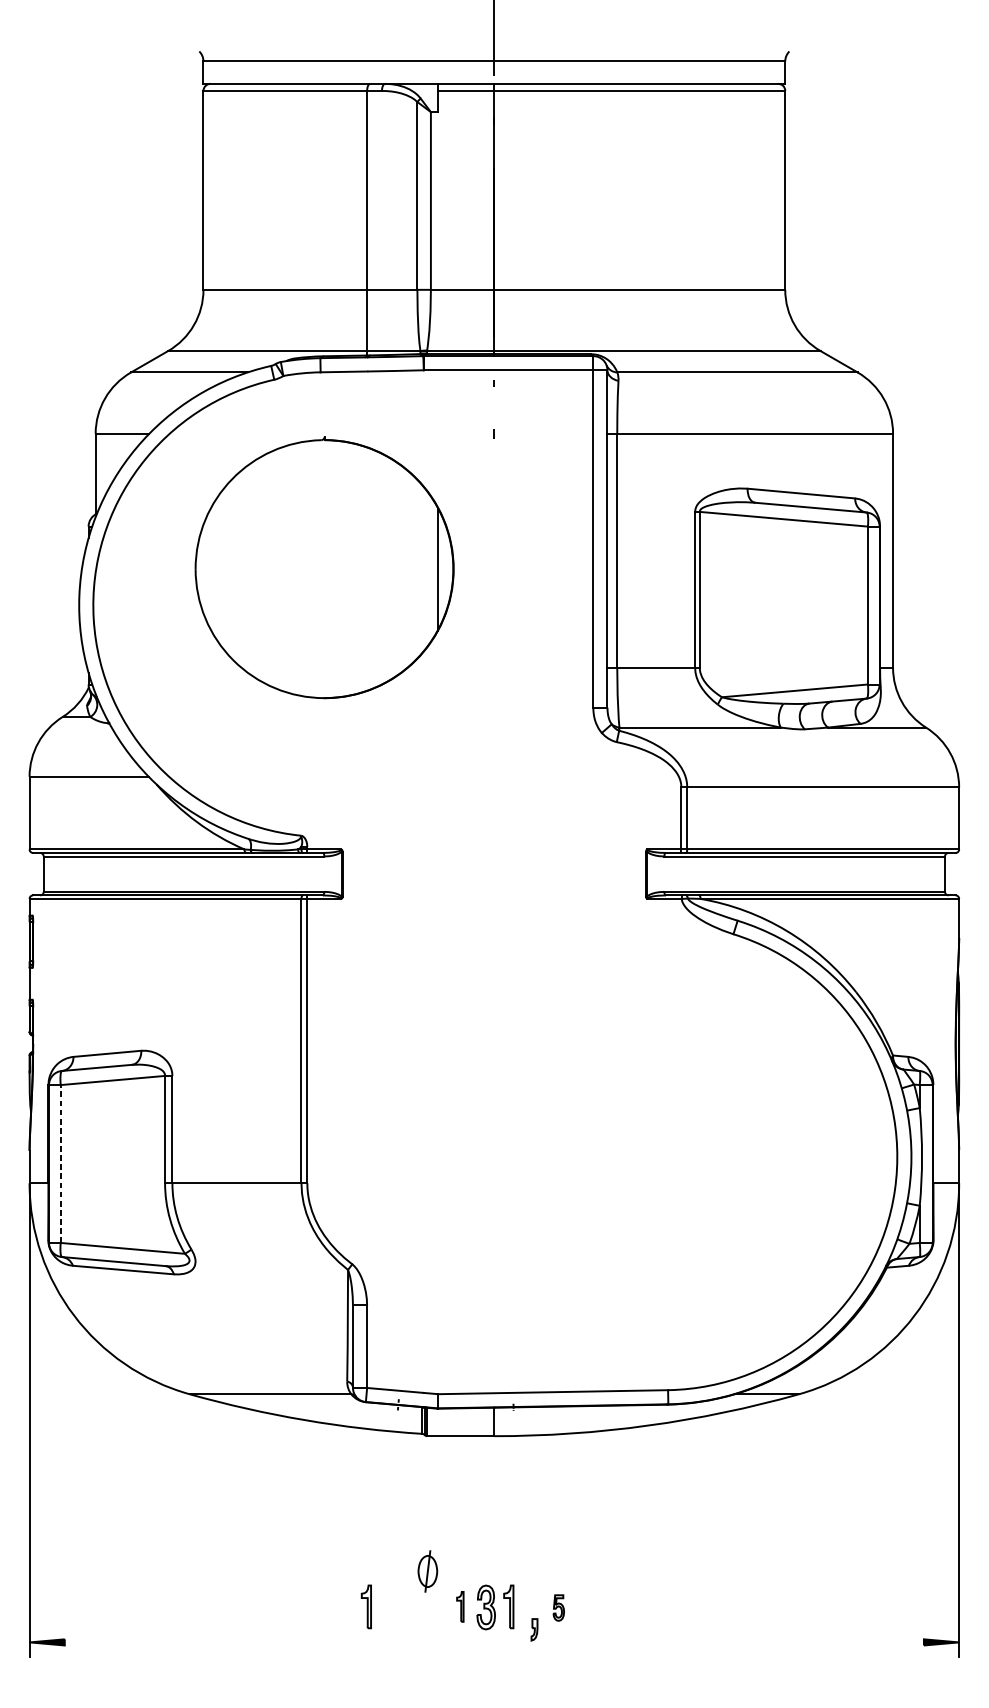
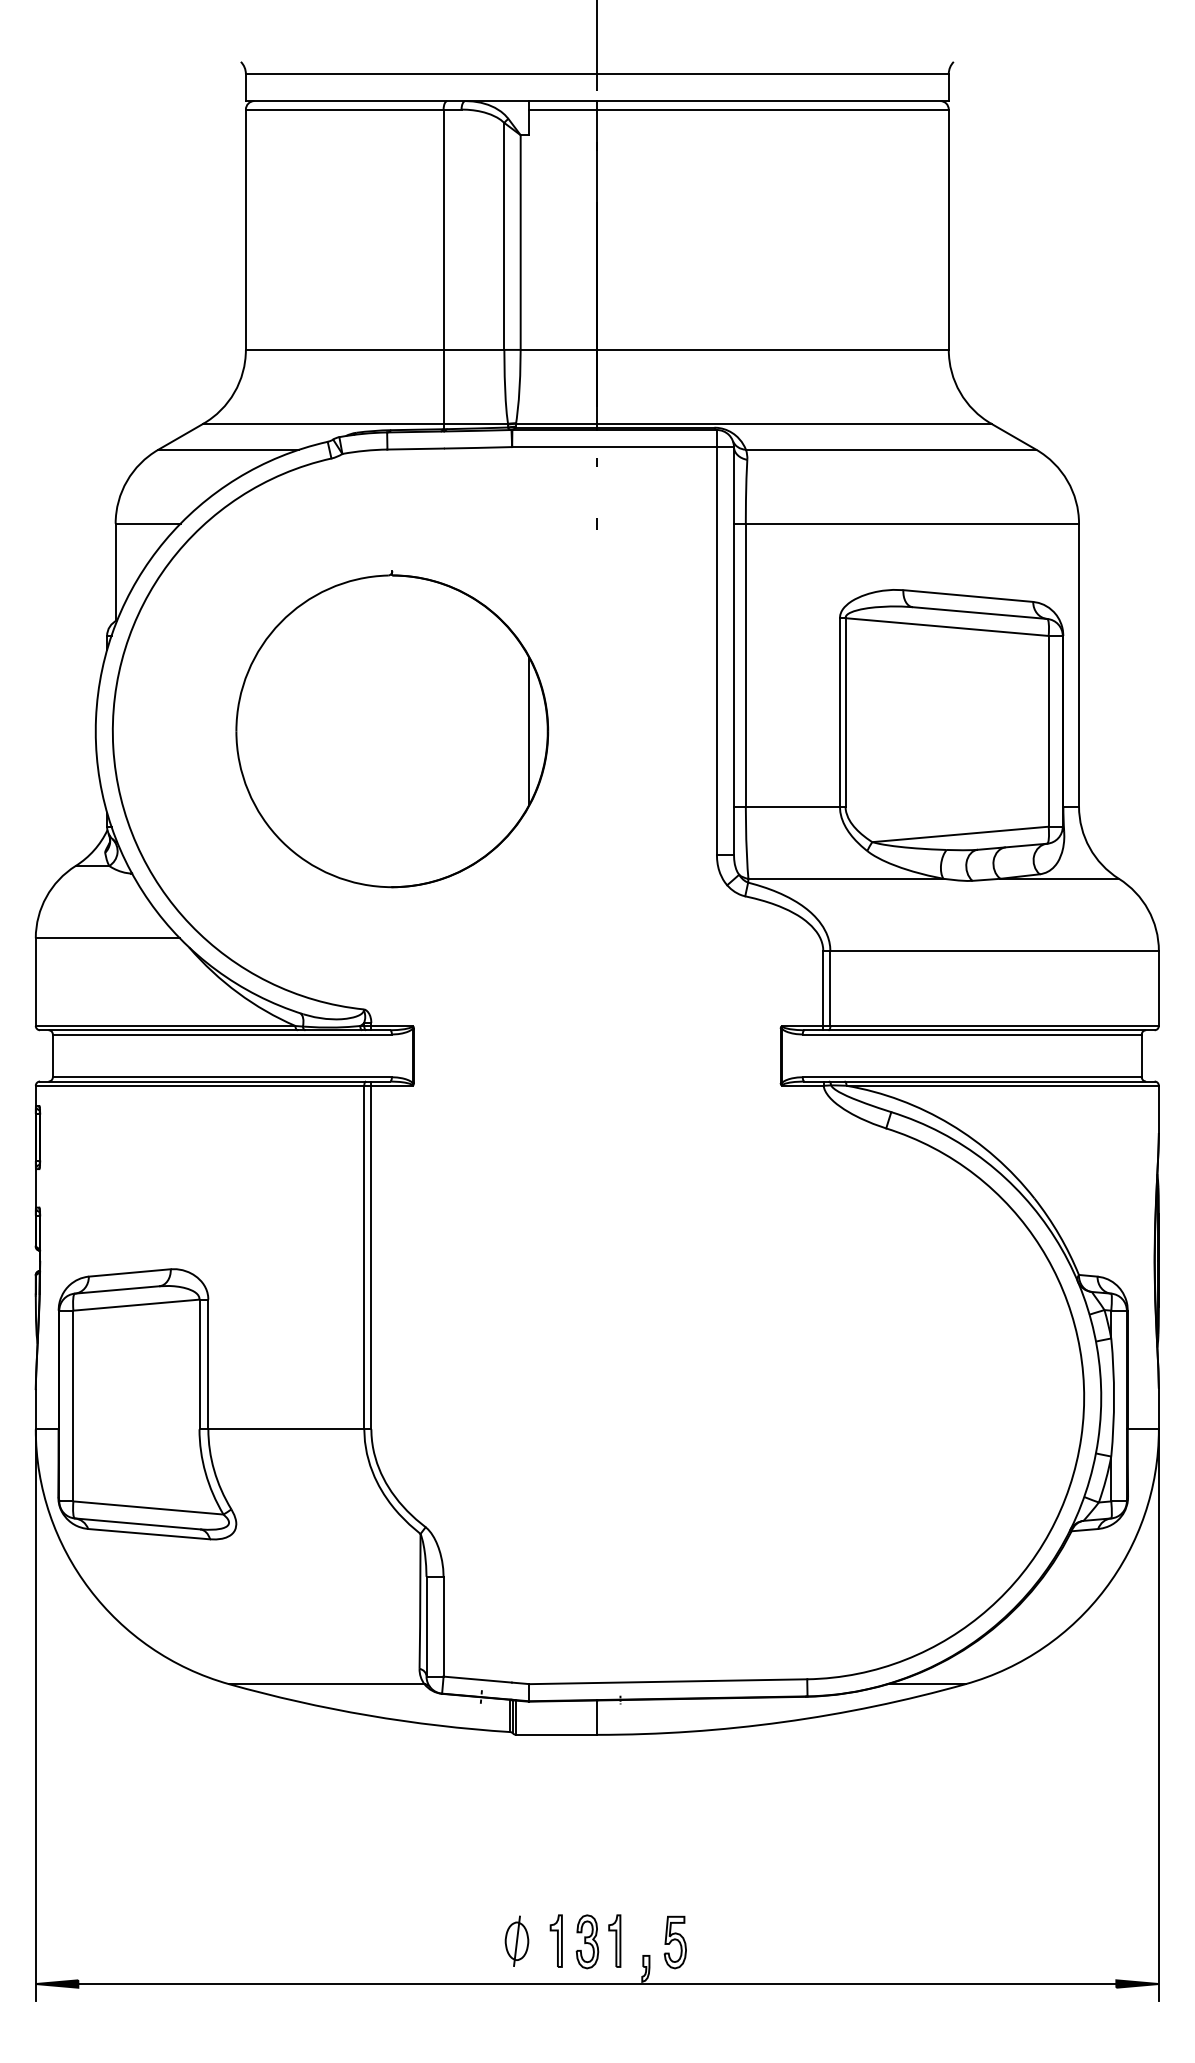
part: (324, 567) -> (392, 729), moved
line: (60, 1163) -> (73, 1405), dashed -> solid
part: (427, 1570) -> (516, 1940), moved
part: (366, 1606) -> (442, 1940), removed
part: (459, 1606) -> (555, 1940), size x1.43
part: (558, 1608) -> (674, 1942), size x1.67
line: (494, 1642) -> (597, 1984), added

